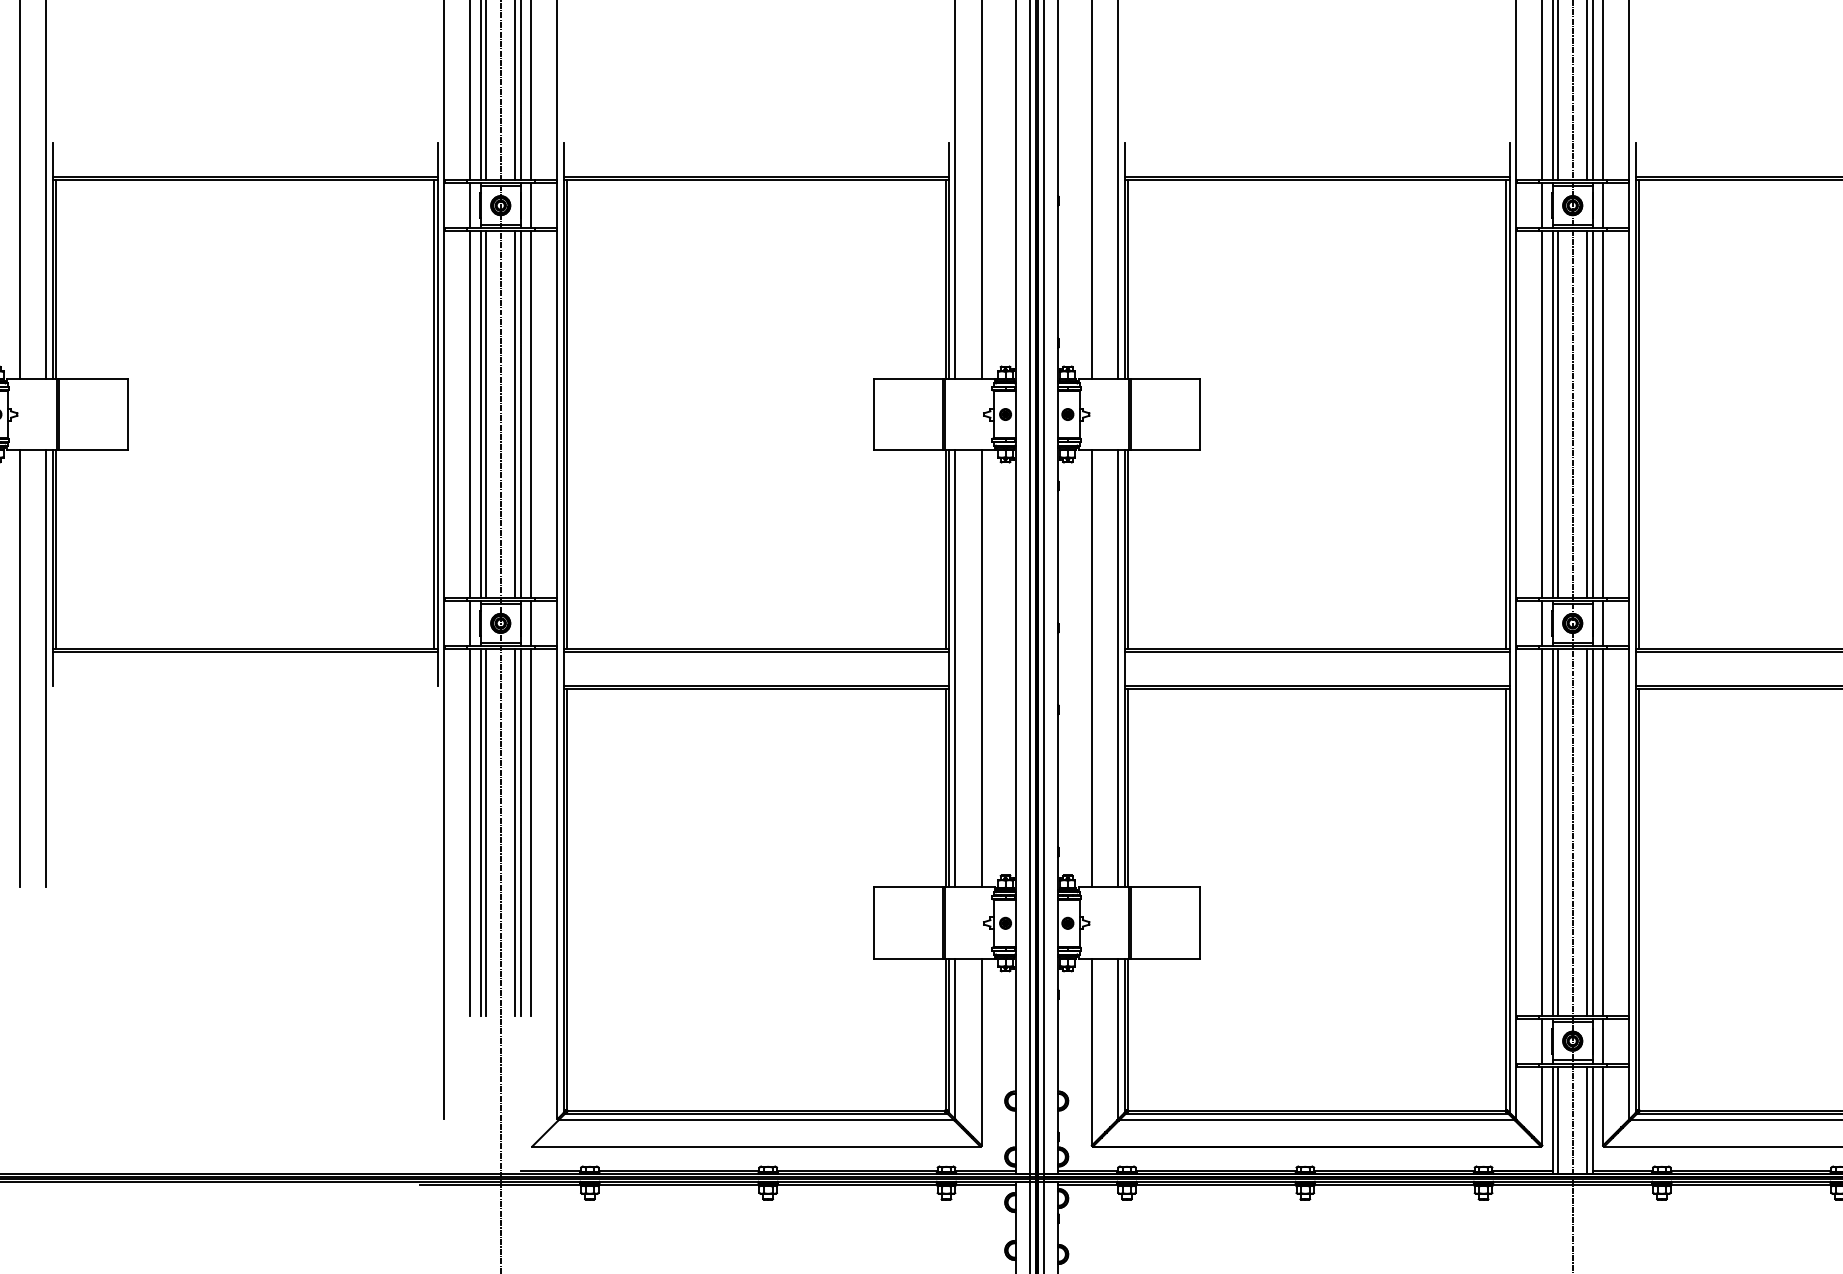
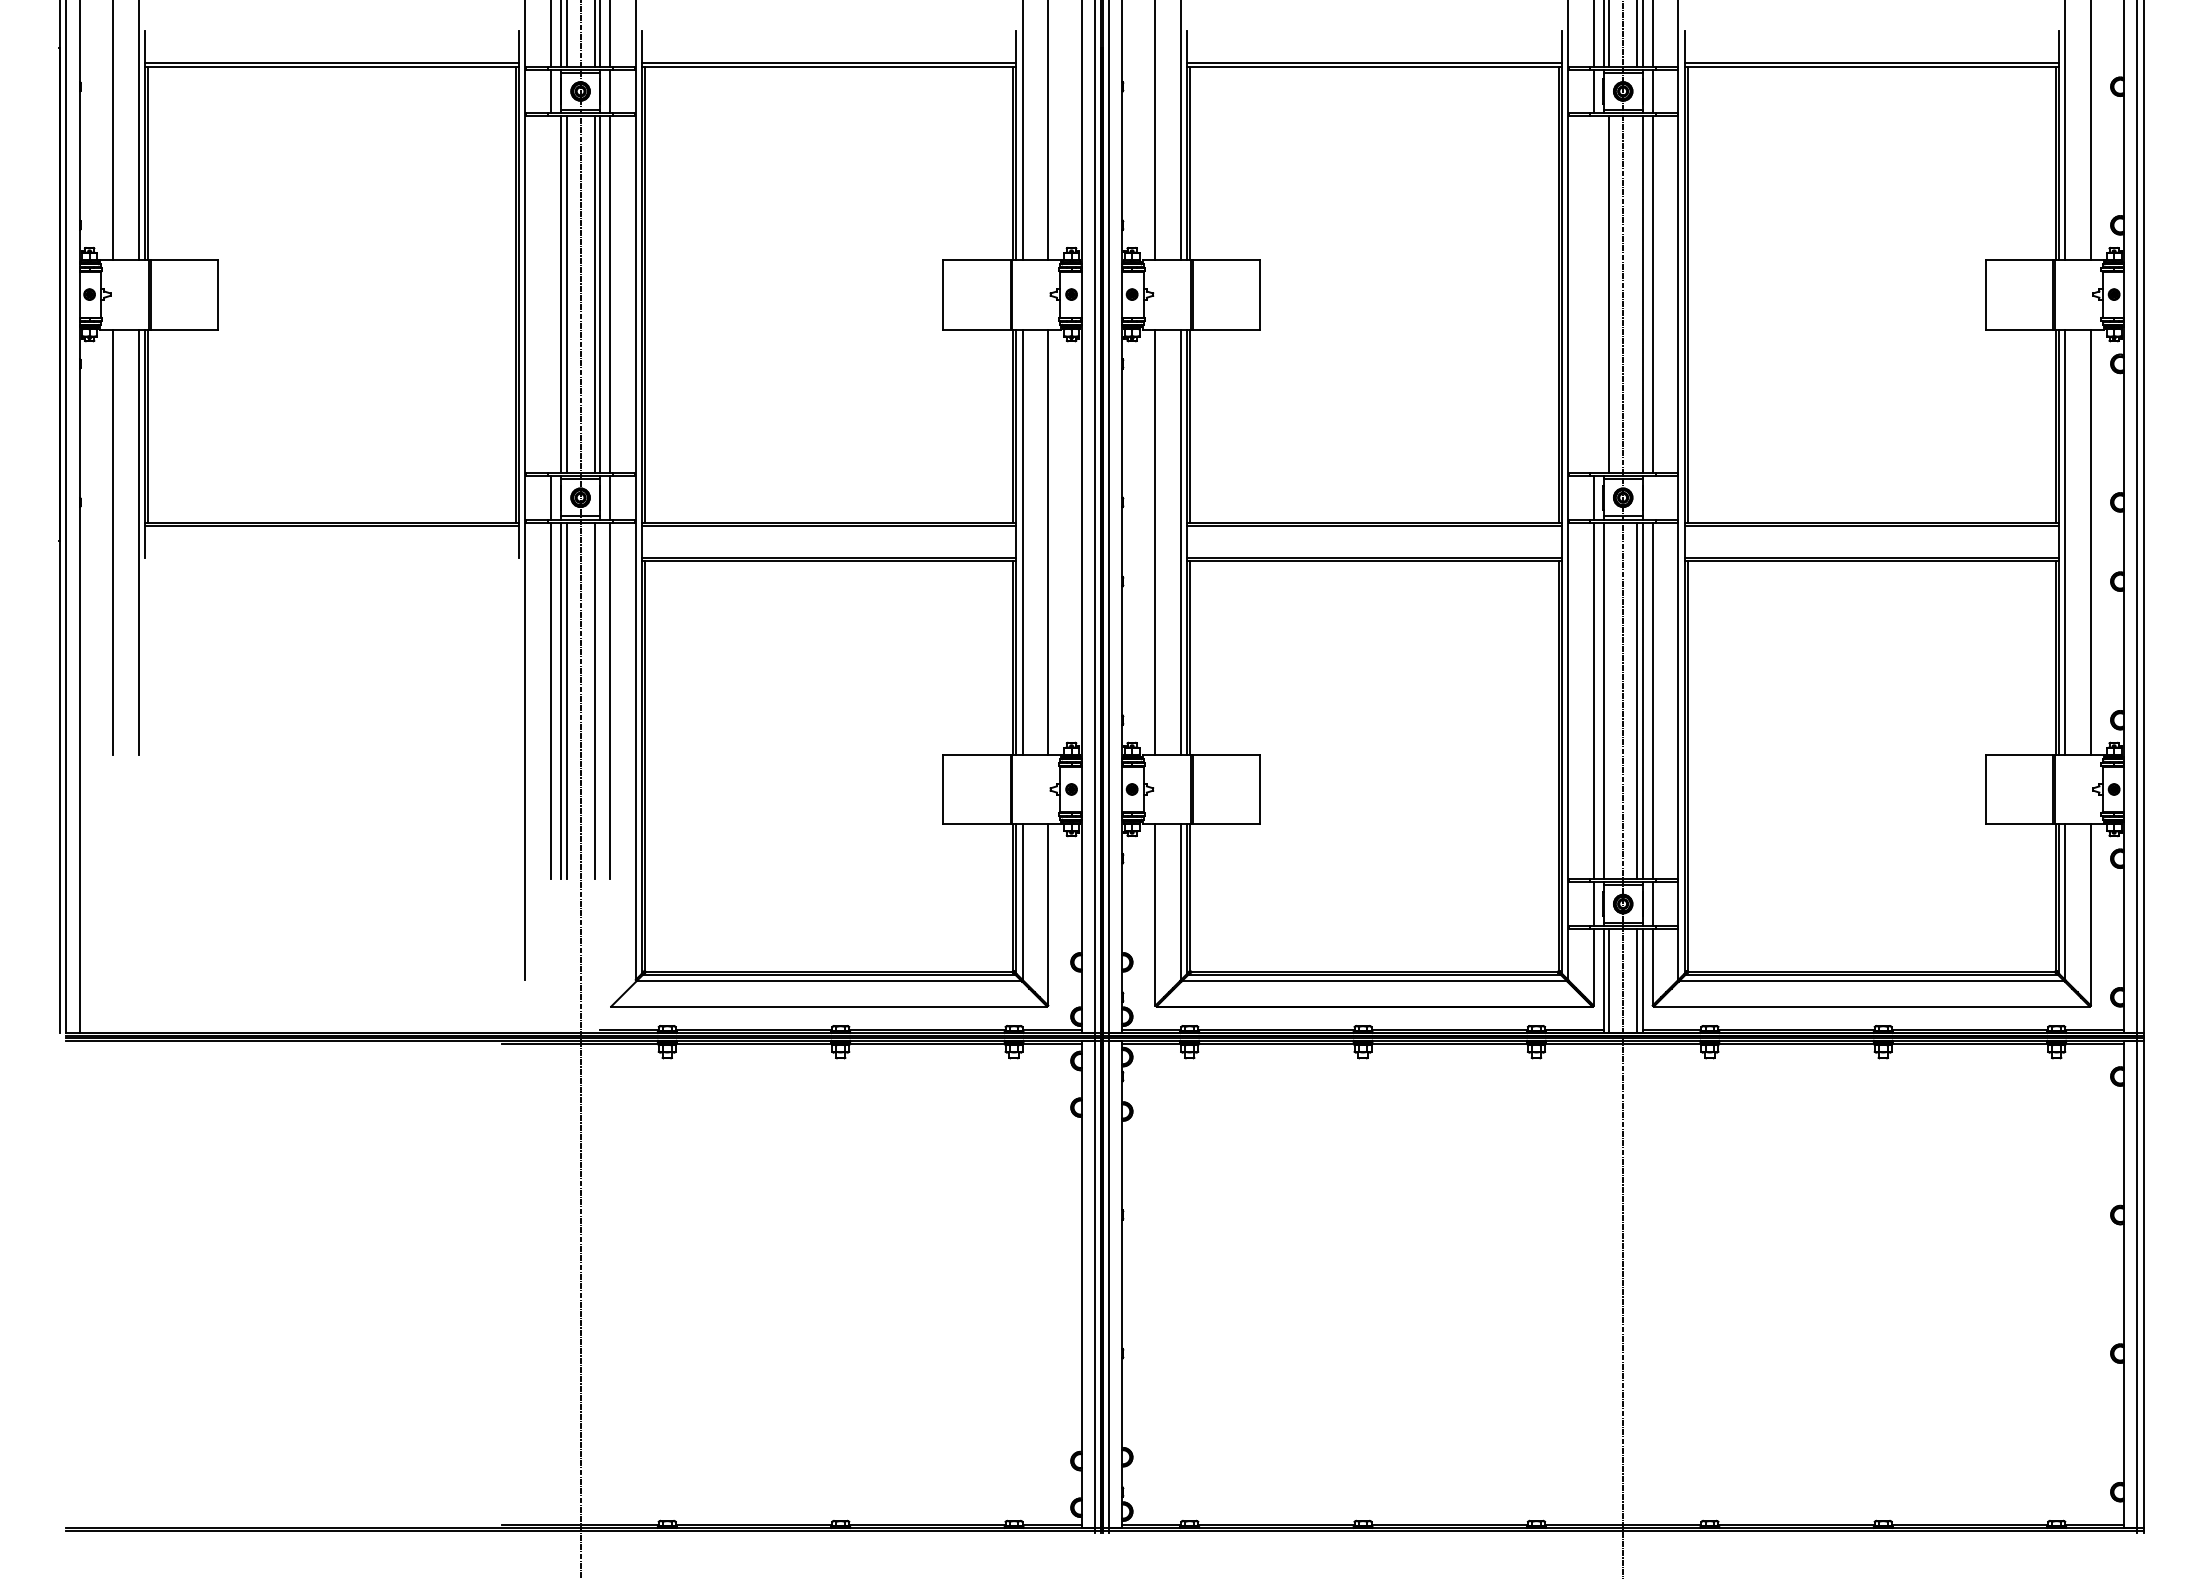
line: (470, 414) -> (551, 294), removed
line: (1542, 414) -> (1593, 294), removed
line: (1552, 414) -> (1603, 294), removed
line: (1587, 414) -> (1637, 294), removed
line: (1602, 623) -> (1652, 497), removed
line: (521, 831) -> (600, 700), removed
line: (1558, 831) -> (1609, 700), removed

